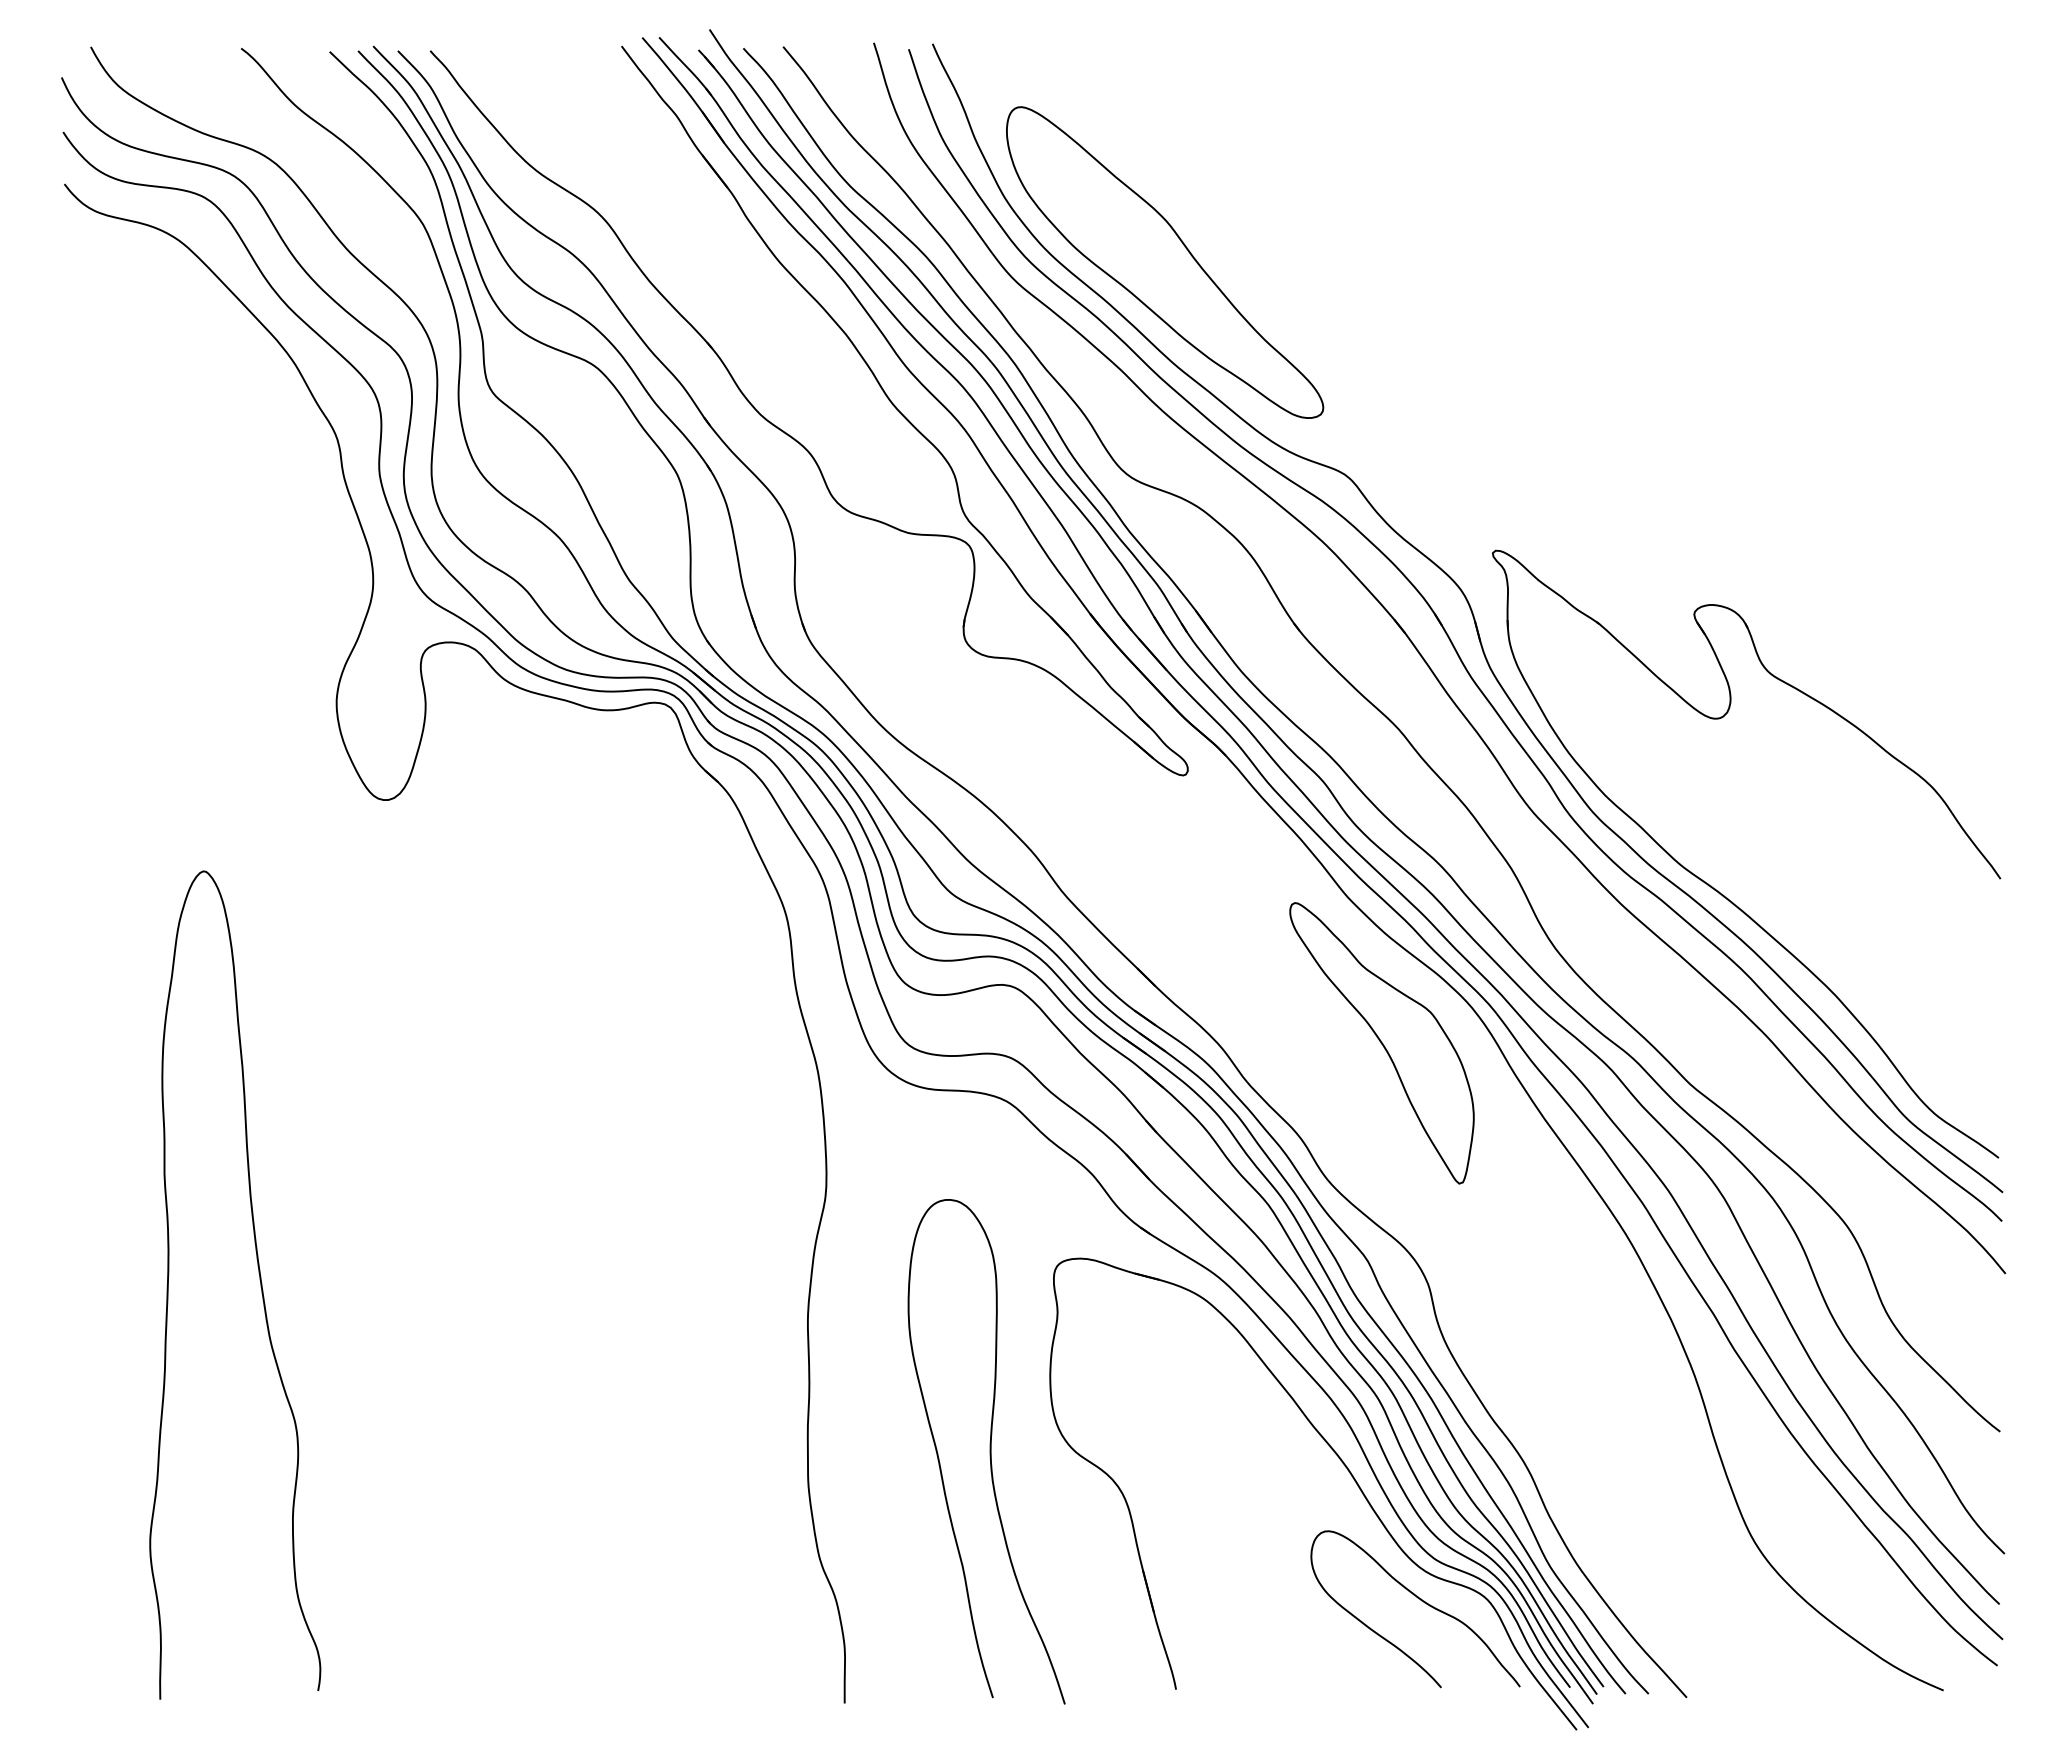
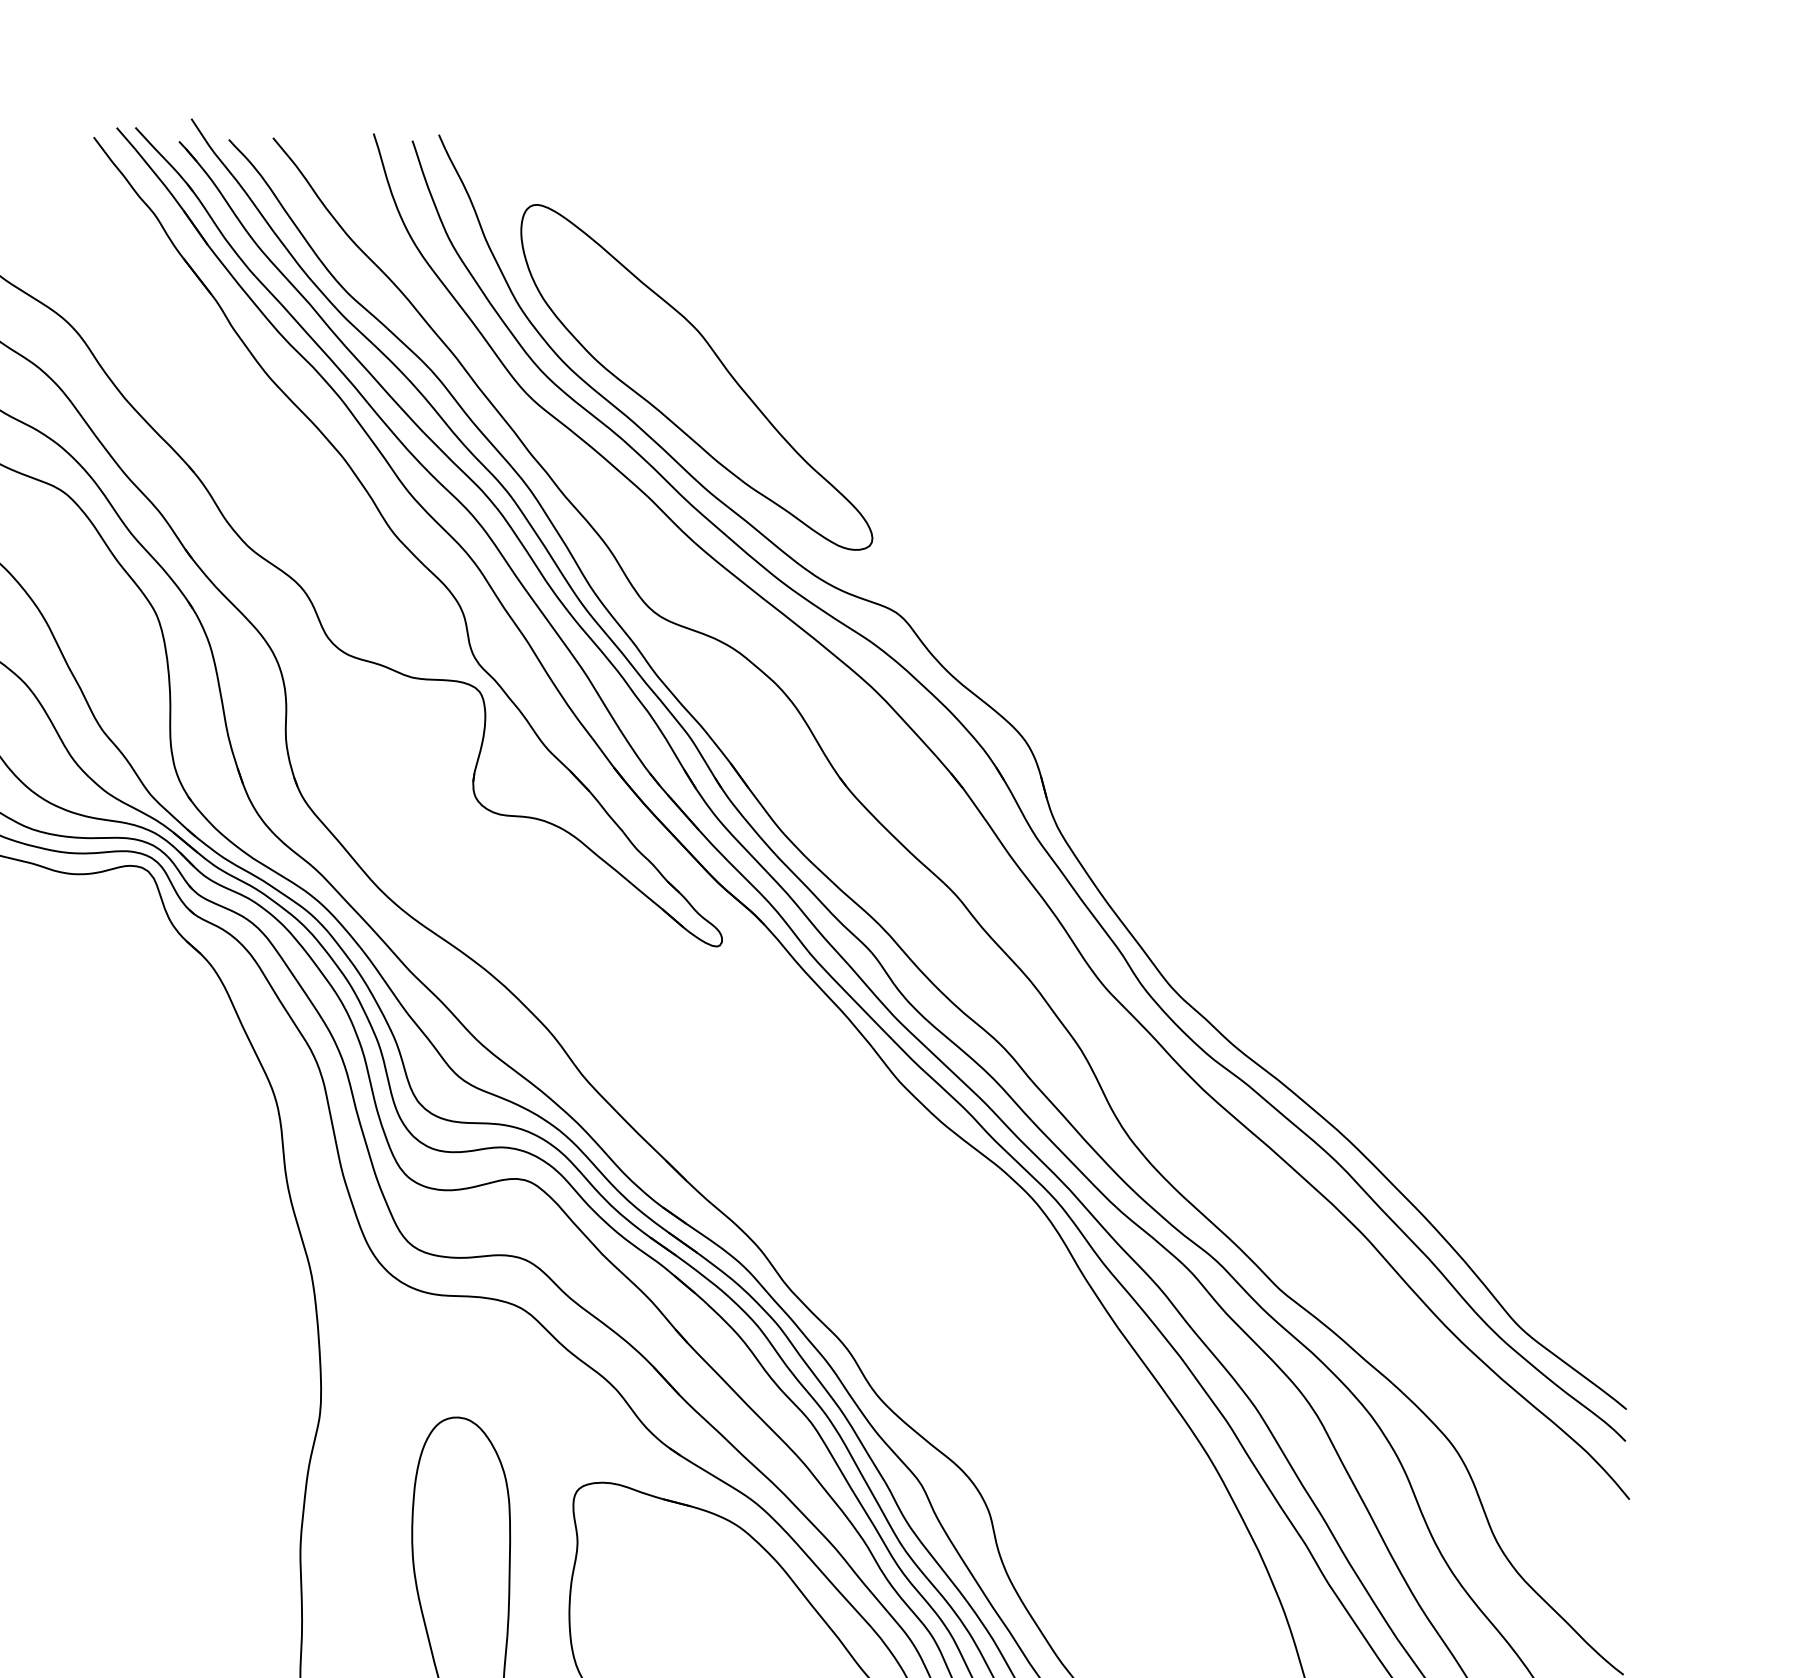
part: (1718, 890) -> (1310, 1074), removed
part: (1381, 1043) -> (936, 1243), removed

